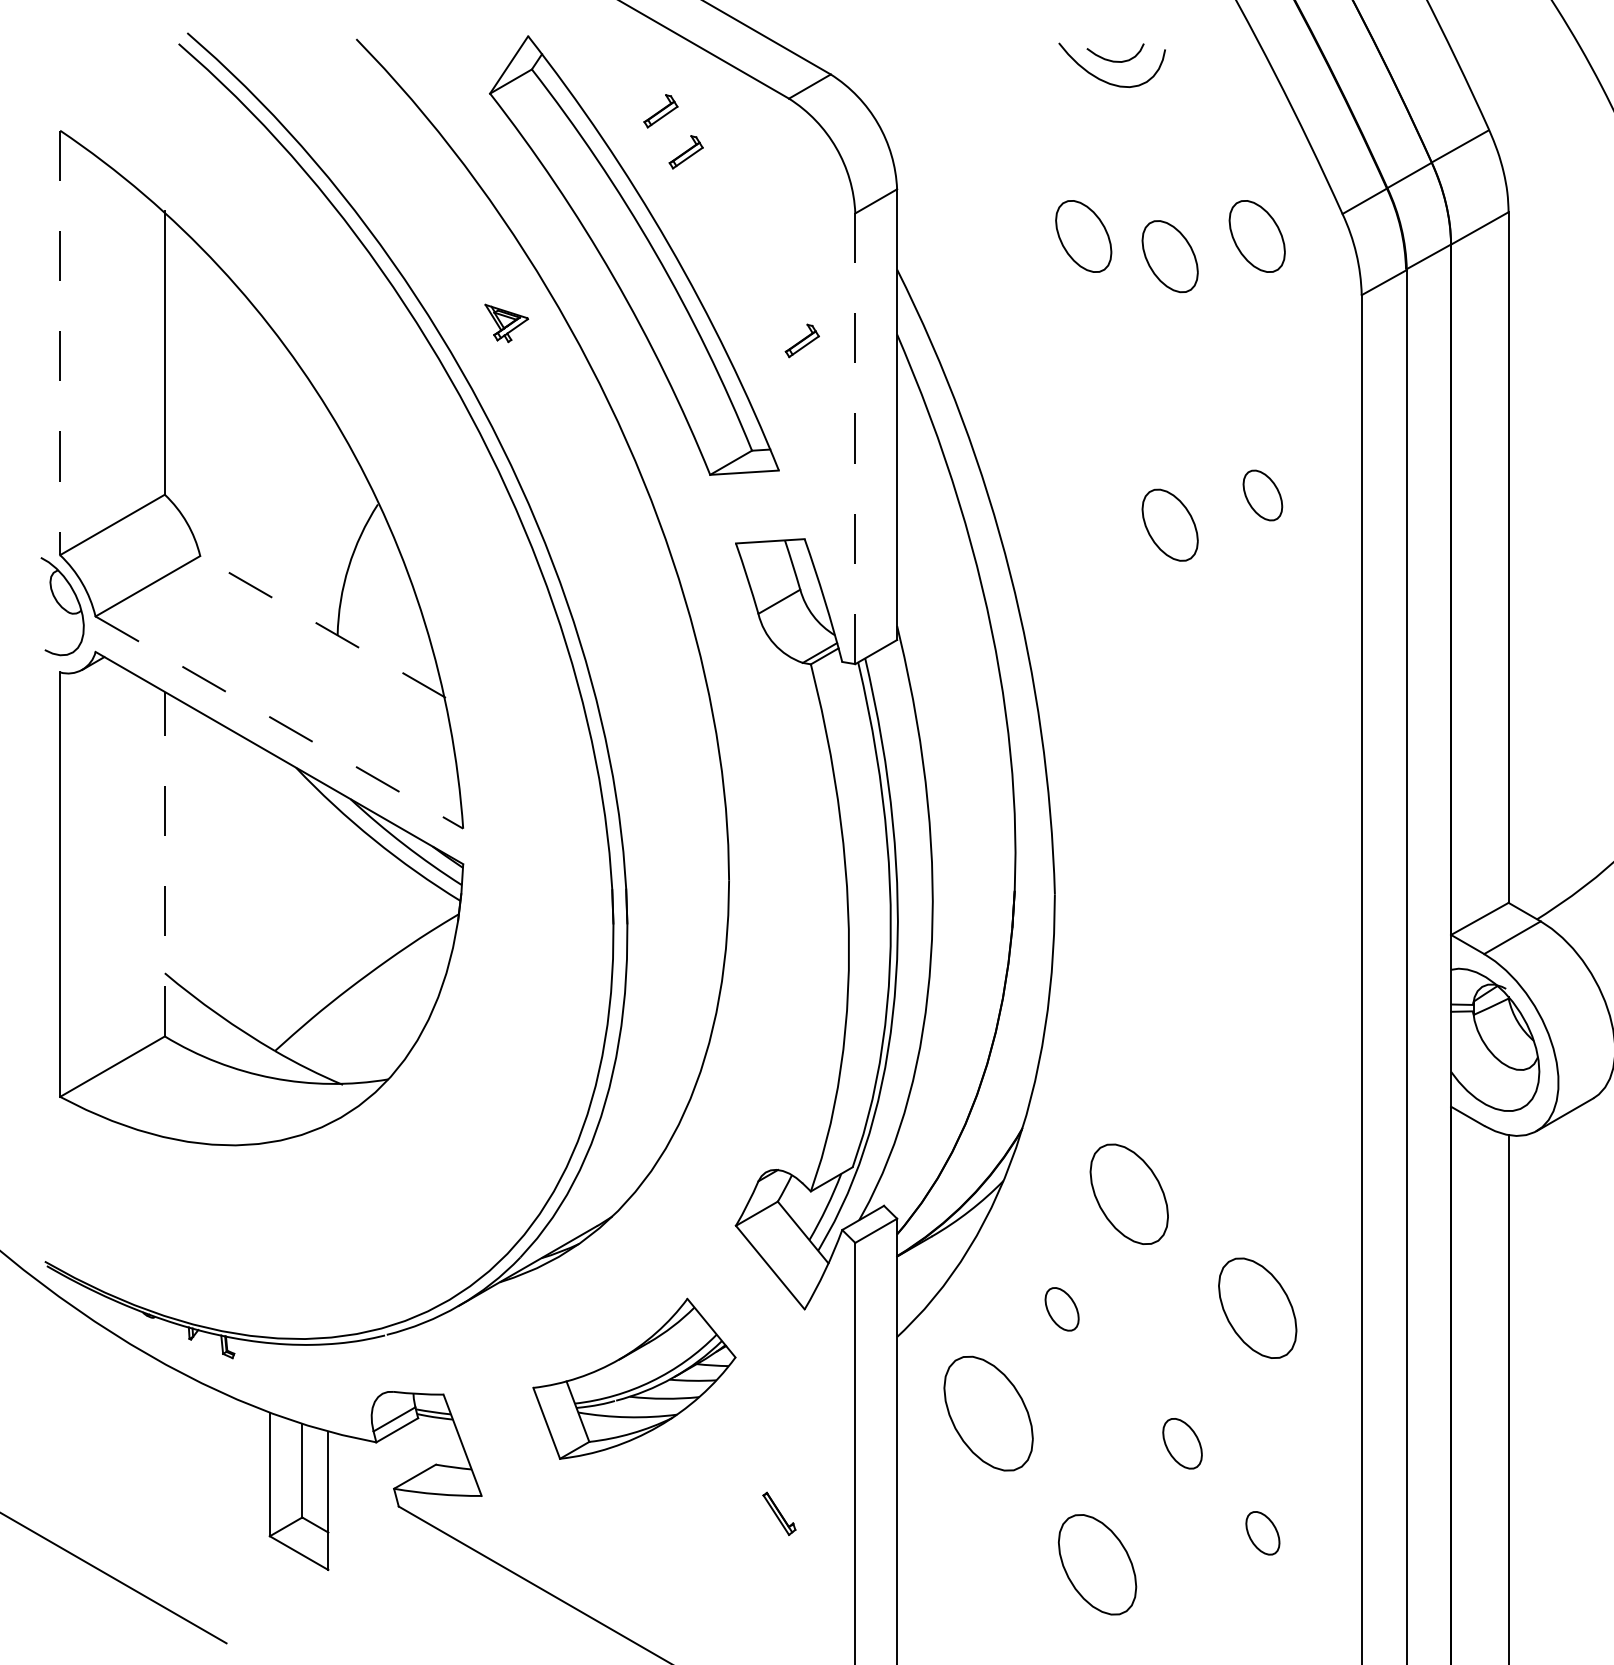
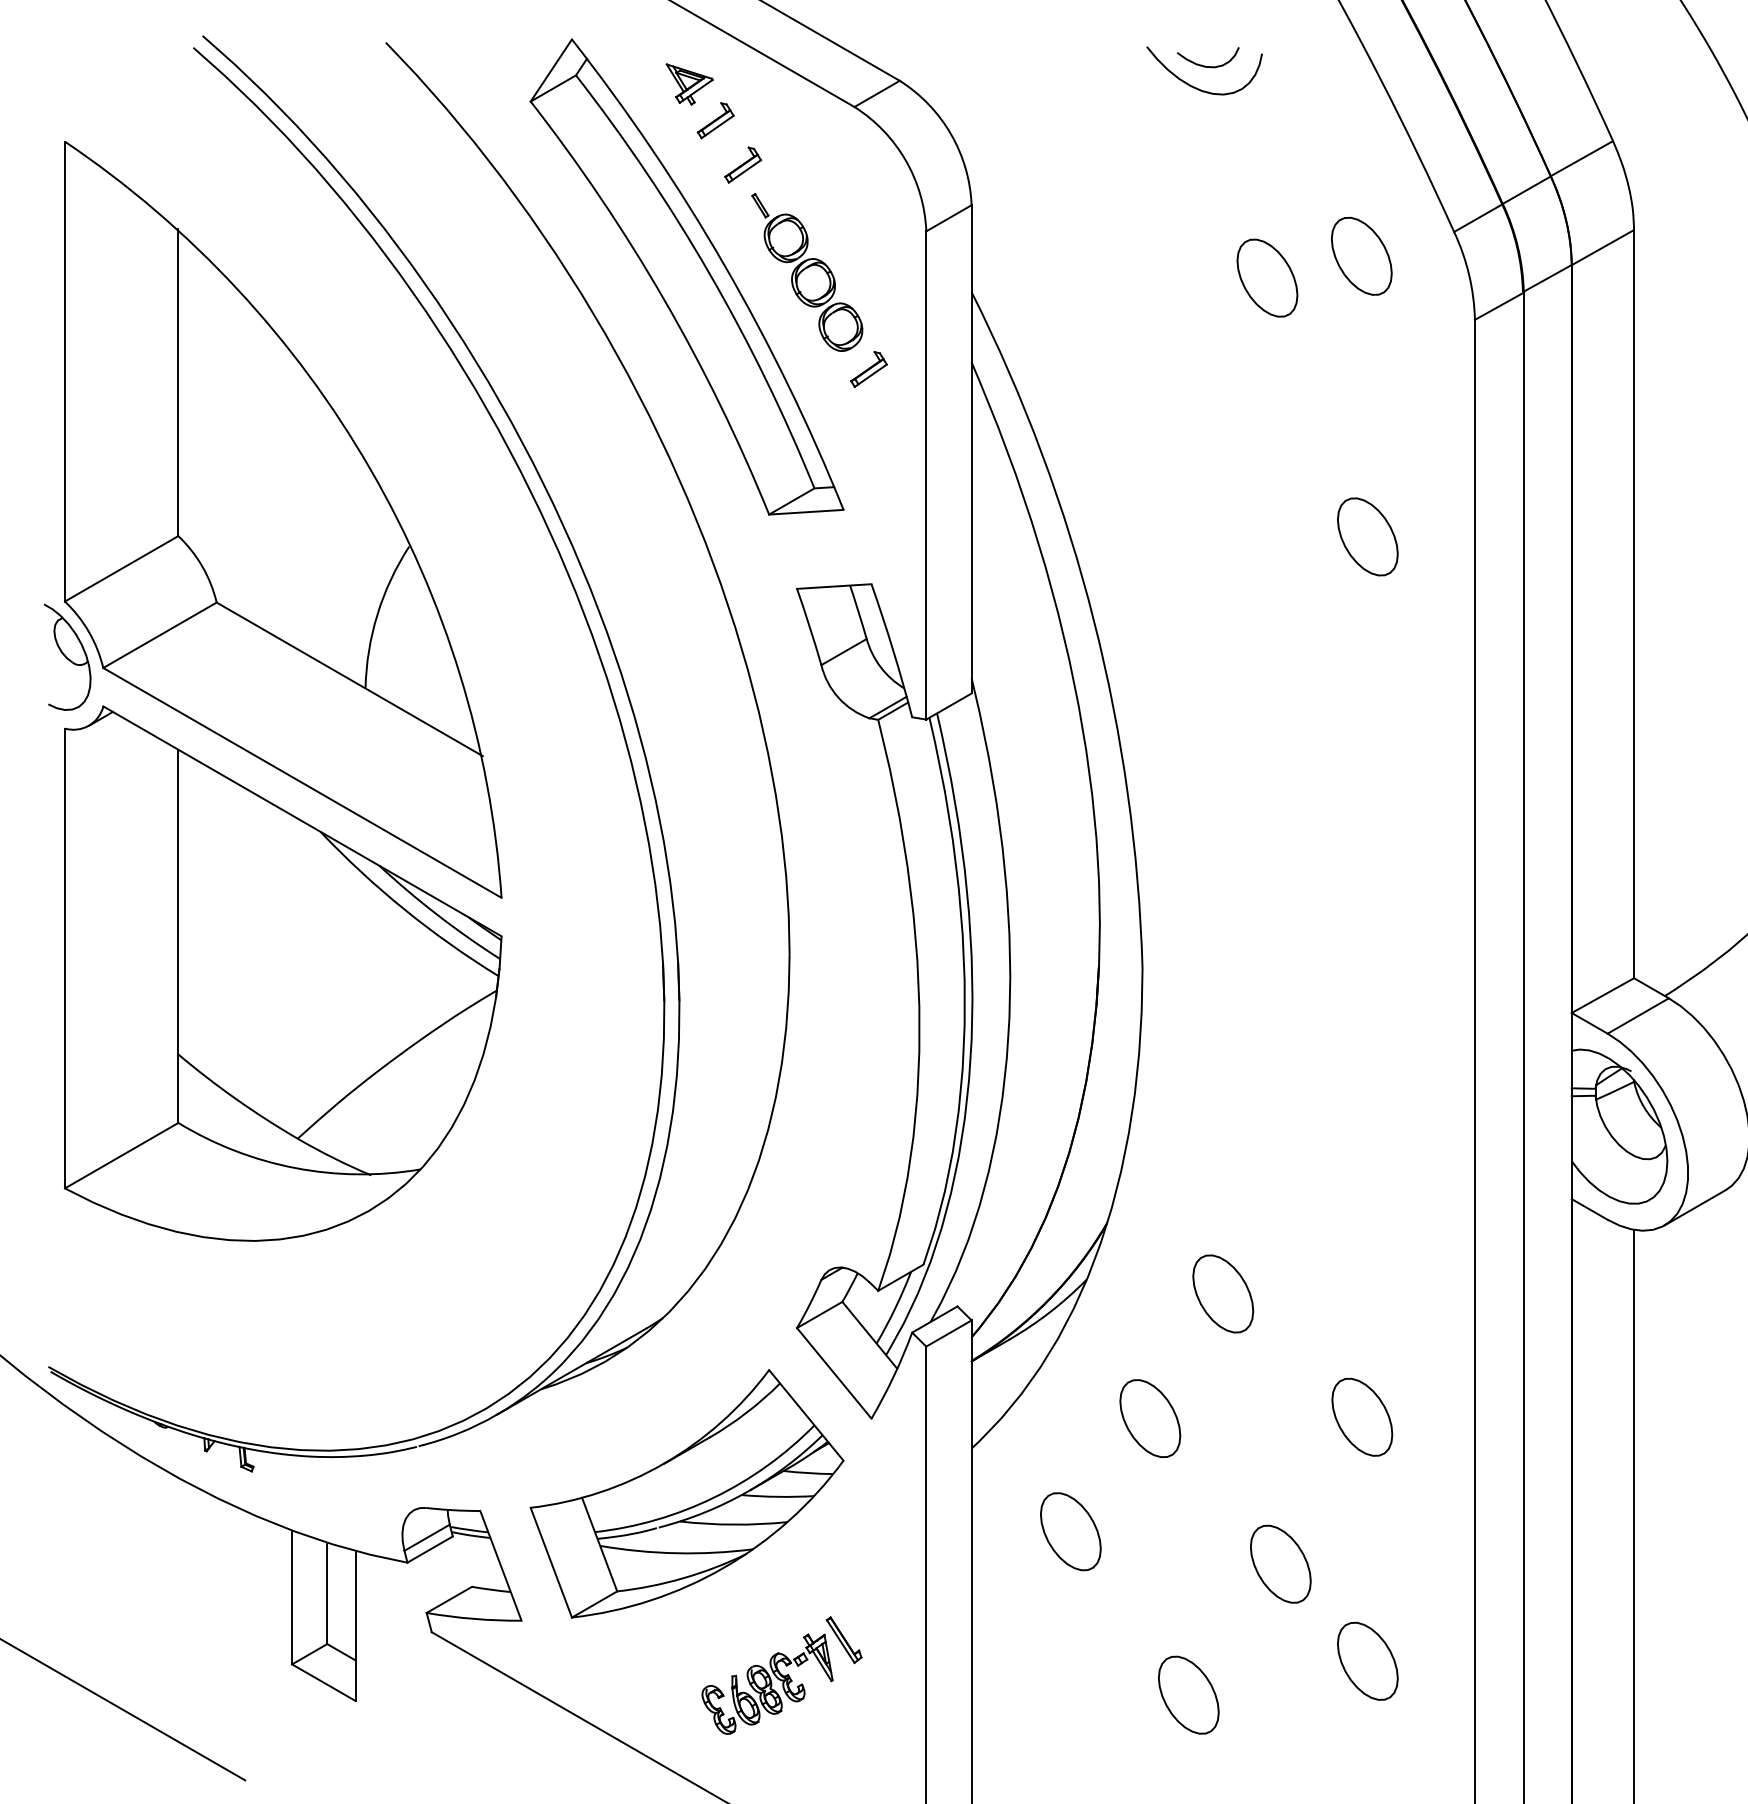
part: (1083, 235) -> (1173, 255), removed
part: (745, 251) -> (807, 272), added
part: (506, 323) -> (689, 84), moved
line: (59, 342) -> (64, 371), dashed -> solid
line: (855, 437) -> (926, 474), dashed -> solid
part: (1262, 495) -> (1367, 536), size x1.43
part: (1170, 524) -> (1267, 568), removed
line: (322, 627) -> (349, 679), dashed -> solid
line: (279, 722) -> (302, 782), dashed -> solid
line: (164, 864) -> (178, 936), dashed -> solid
part: (1129, 1193) -> (1223, 1293), size x0.71
part: (1257, 1307) -> (1362, 1416), size x0.71
part: (1062, 1309) -> (1150, 1418), size x1.67
part: (633, 1378) -> (686, 1493), size x1.43
part: (988, 1413) -> (1070, 1531), size x0.62
part: (1182, 1443) -> (1280, 1563), size x1.43
part: (1262, 1532) -> (1367, 1660), size x1.67
part: (708, 1553) -> (767, 1683), added
part: (1097, 1564) -> (1188, 1694), size x0.71

